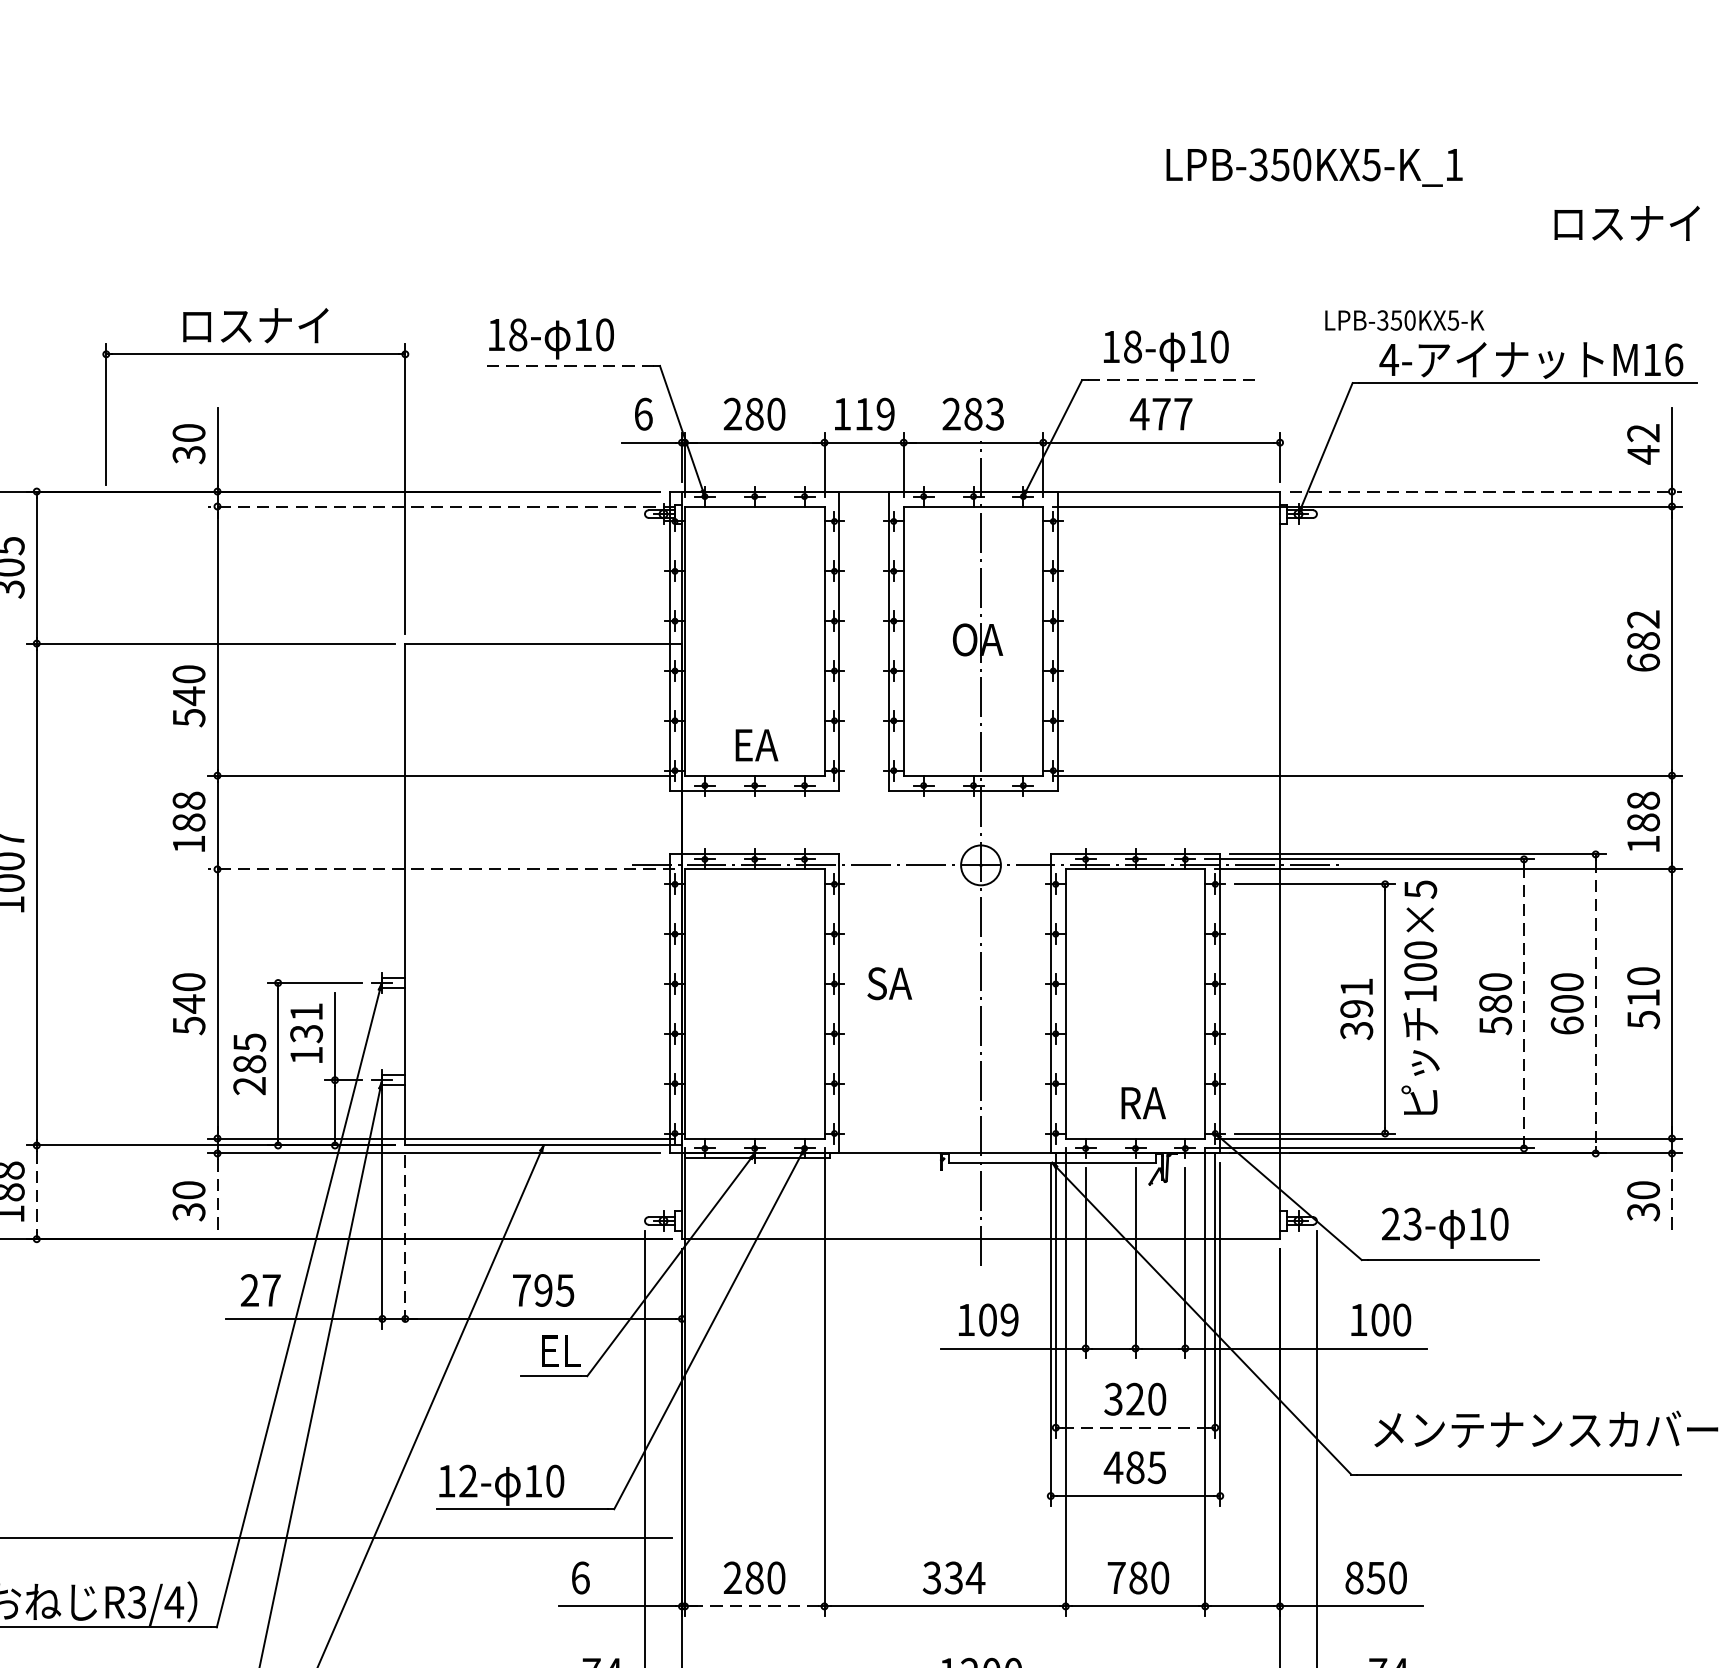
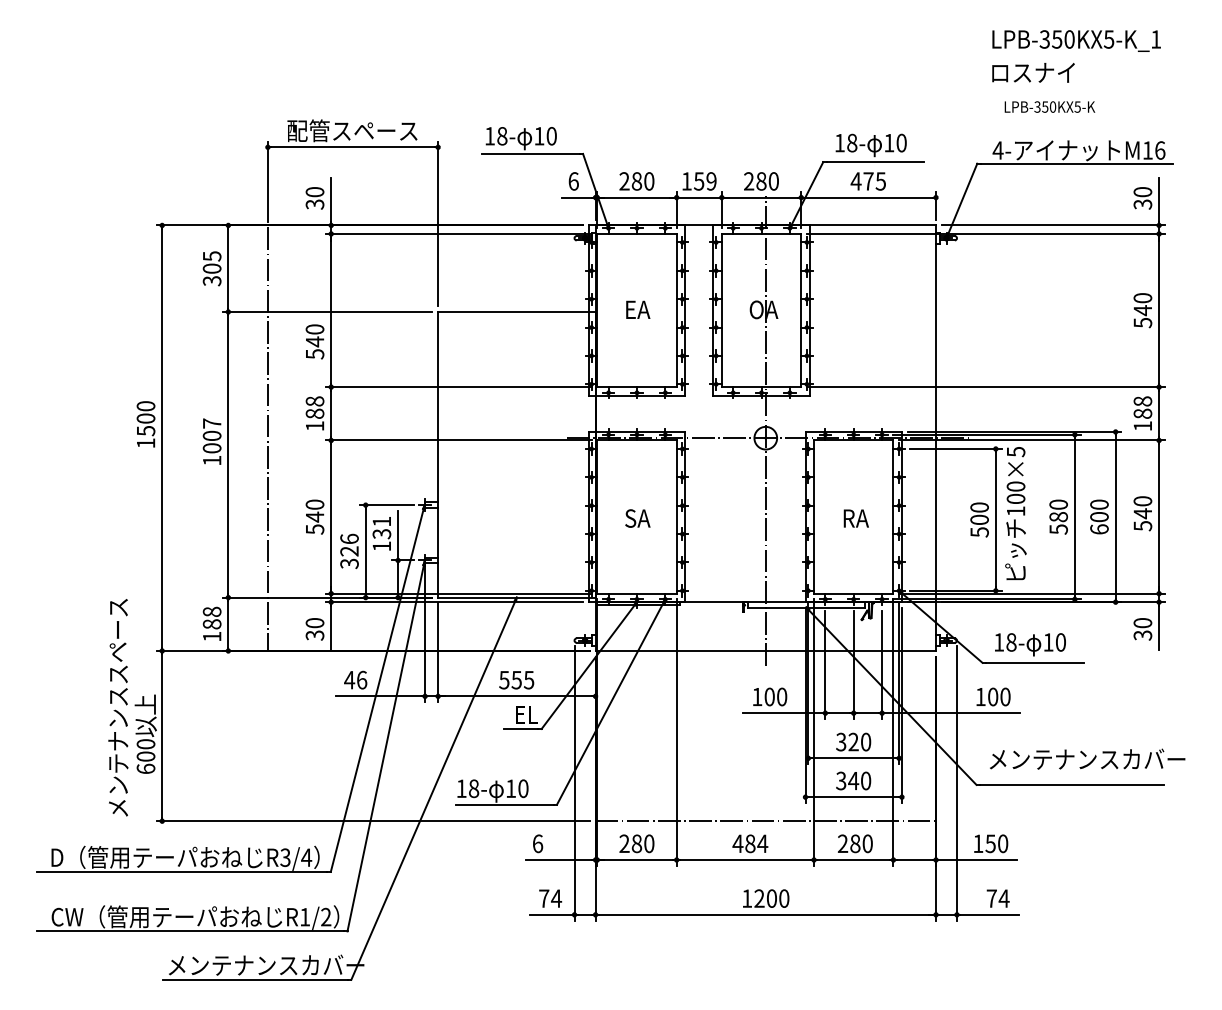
text: (1314, 166) -> (1076, 40), moved
text: (1627, 222) -> (1033, 72), moved
text: (1403, 319) -> (1049, 106), moved
text: (254, 324) -> (352, 130), ロスナイ -> 配管スペース
line: (567, 365) -> (530, 153), dashed -> solid
line: (1173, 380) -> (875, 162), dashed -> solid
text: (862, 414) -> (698, 181), 119 -> 159
text: (994, 414) -> (773, 181), 283 -> 280
text: (1182, 414) -> (880, 181), 477 -> 475
text: (1642, 444) -> (1142, 198), 42 -> 30
line: (1486, 491) -> (1053, 225), dashed -> solid
line: (441, 505) -> (458, 233), dashed -> solid
text: (1642, 641) -> (1142, 310), 682 -> 540
text: (757, 744) -> (638, 309), moved
line: (105, 865) -> (267, 438), added
line: (441, 869) -> (458, 440), dashed -> solid
text: (889, 983) -> (637, 518), moved
text: (1642, 997) -> (1142, 513), 510 -> 540
line: (1523, 1004) -> (1074, 517), dashed -> solid
line: (1595, 1004) -> (1115, 517), dashed -> solid
text: (1356, 1008) -> (979, 519), 391 -> 500
text: (249, 1064) -> (349, 551), 285 -> 326
text: (1142, 1103) -> (855, 518), moved
line: (37, 1192) -> (228, 624), dashed -> solid
line: (218, 1199) -> (331, 628), dashed -> solid
line: (1672, 1199) -> (1159, 628), dashed -> solid
text: (1402, 1224) -> (1005, 642), 23- -> 18-
line: (405, 1243) -> (438, 653), dashed -> solid
text: (260, 1289) -> (355, 679), 27 -> 46
text: (532, 1289) -> (510, 679), 795 -> 555
text: (1010, 1319) -> (782, 696), 109 -> 100
line: (1135, 1428) -> (853, 758), dashed -> solid
text: (1135, 1466) -> (853, 780), 485 -> 340
text: (467, 1480) -> (473, 788), 12- -> 18-
line: (980, 1538) -> (765, 821), added
text: (941, 1577) -> (743, 843), 334 -> 484
text: (1115, 1577) -> (842, 843), 780 -> 280
text: (1354, 1577) -> (978, 843), 850 -> 150
line: (755, 1607) -> (637, 860), dashed -> solid

